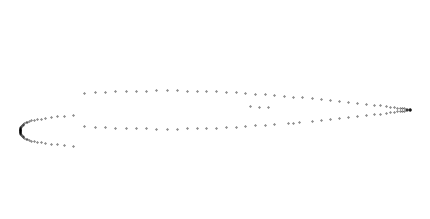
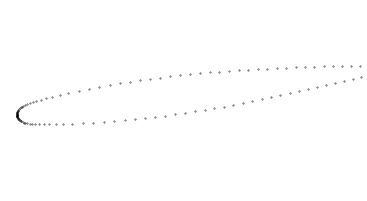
part: (259, 106) -> (254, 81), removed
part: (45, 119) -> (41, 101), moved
part: (293, 122) -> (290, 93), size x1.67

